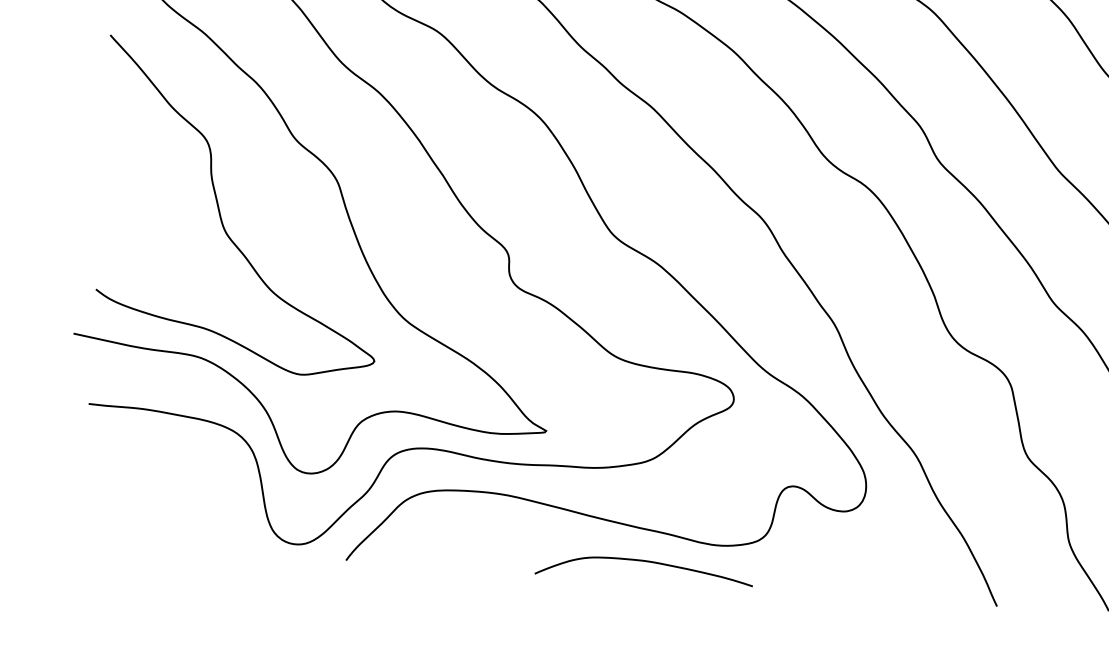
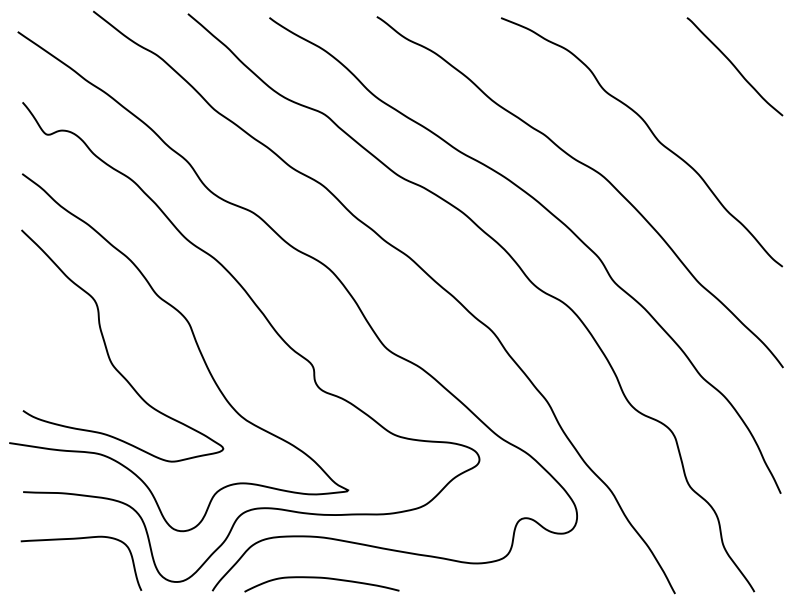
curve: (166, 475) -> (81, 539), added
curve: (644, 561) -> (321, 578), moved

